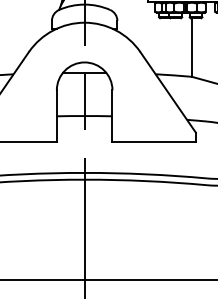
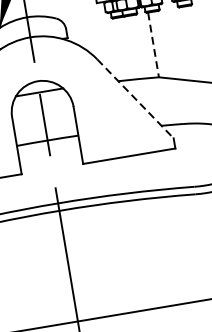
line: (191, 48) -> (153, 46), solid -> dashed
line: (168, 92) -> (135, 98), solid -> dashed

